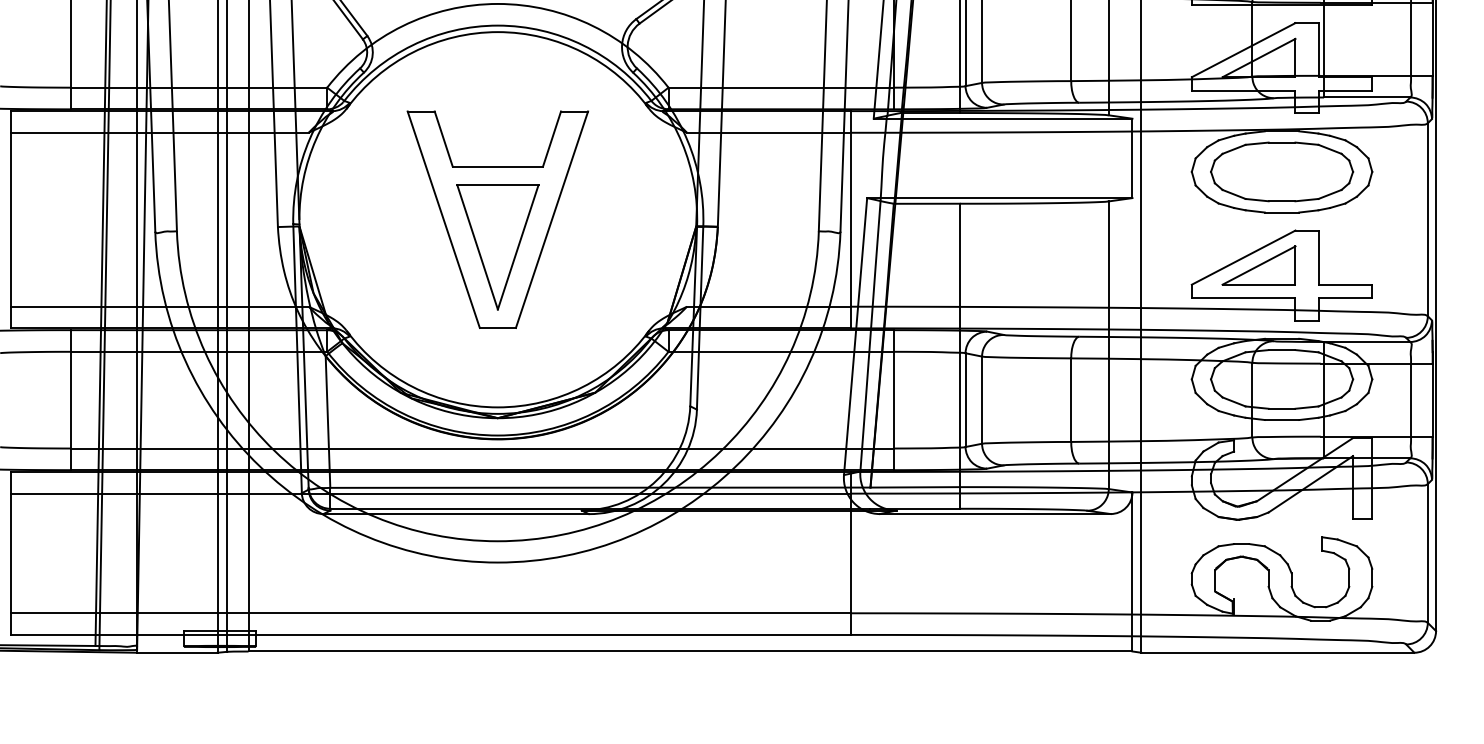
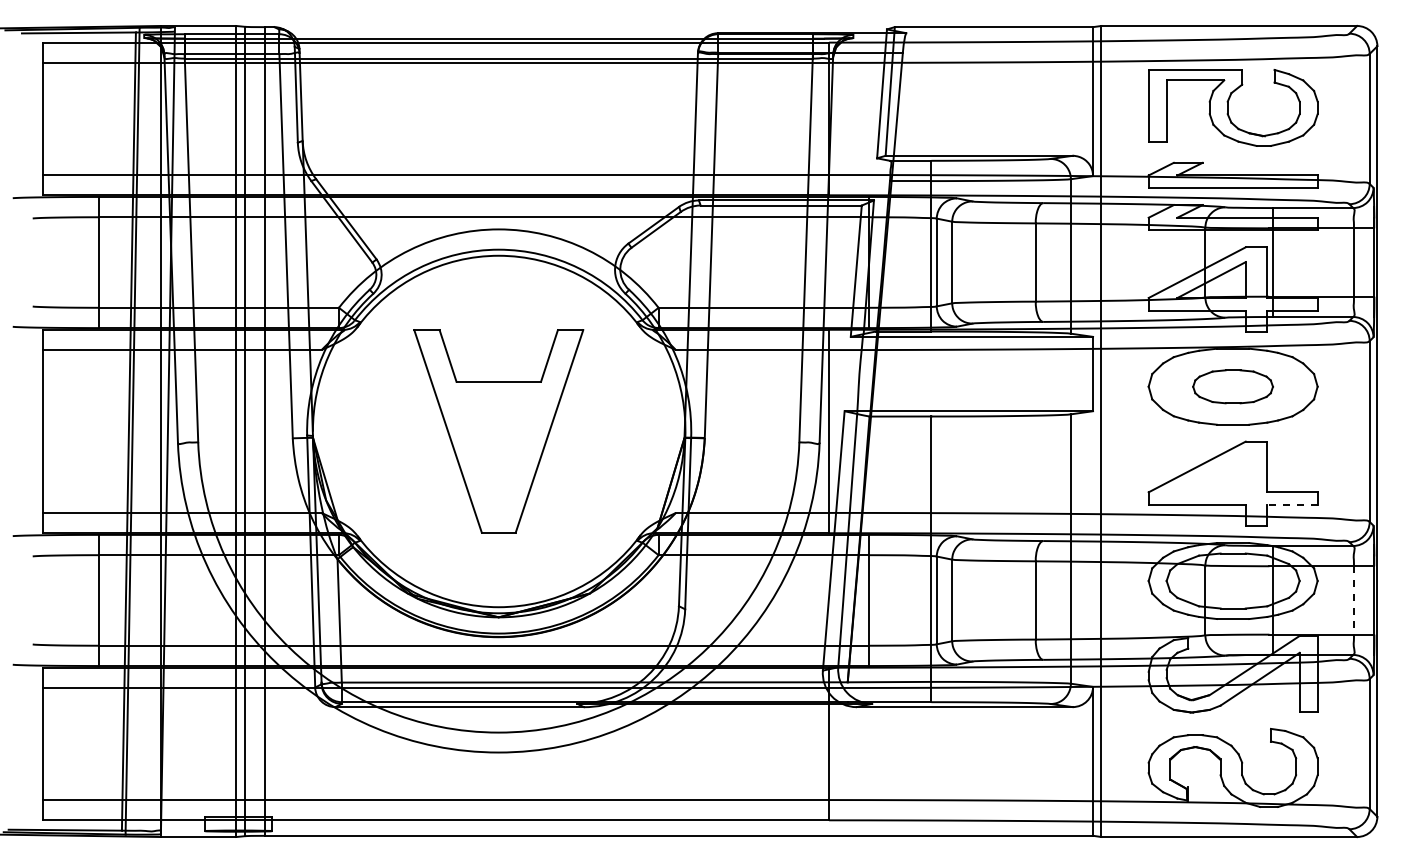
part: (1281, 171) -> (1232, 386), size x0.6
part: (497, 247) -> (498, 457), removed
part: (1258, 265) -> (1211, 474), removed
line: (1344, 297) -> (1291, 504), solid -> dashed
line: (1410, 400) -> (1353, 600), solid -> dashed

